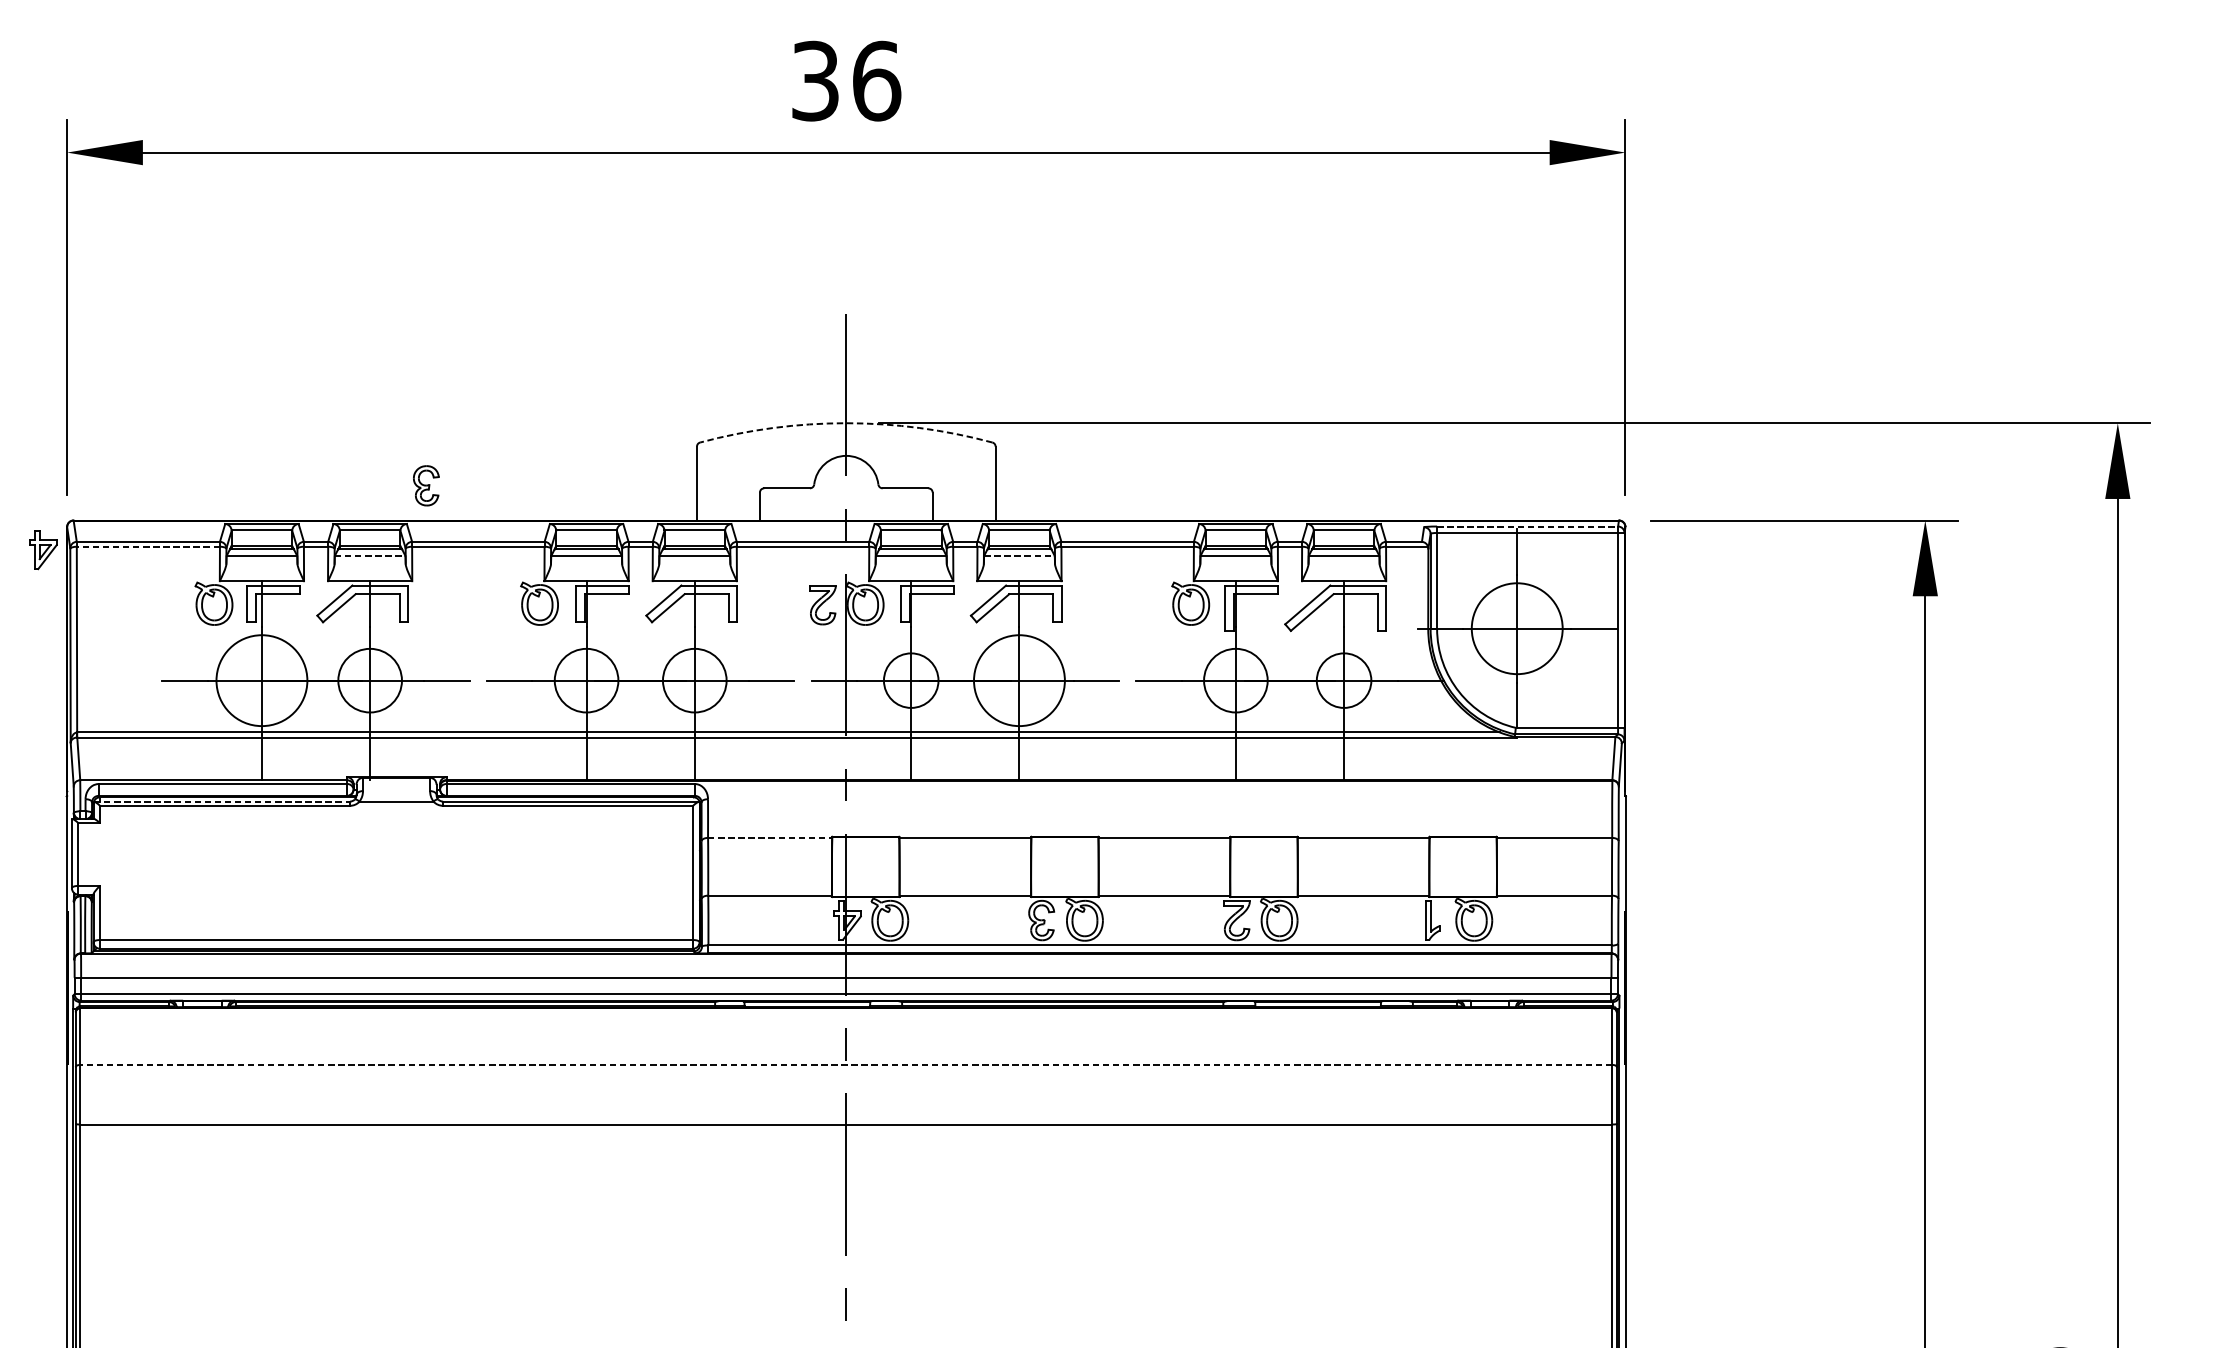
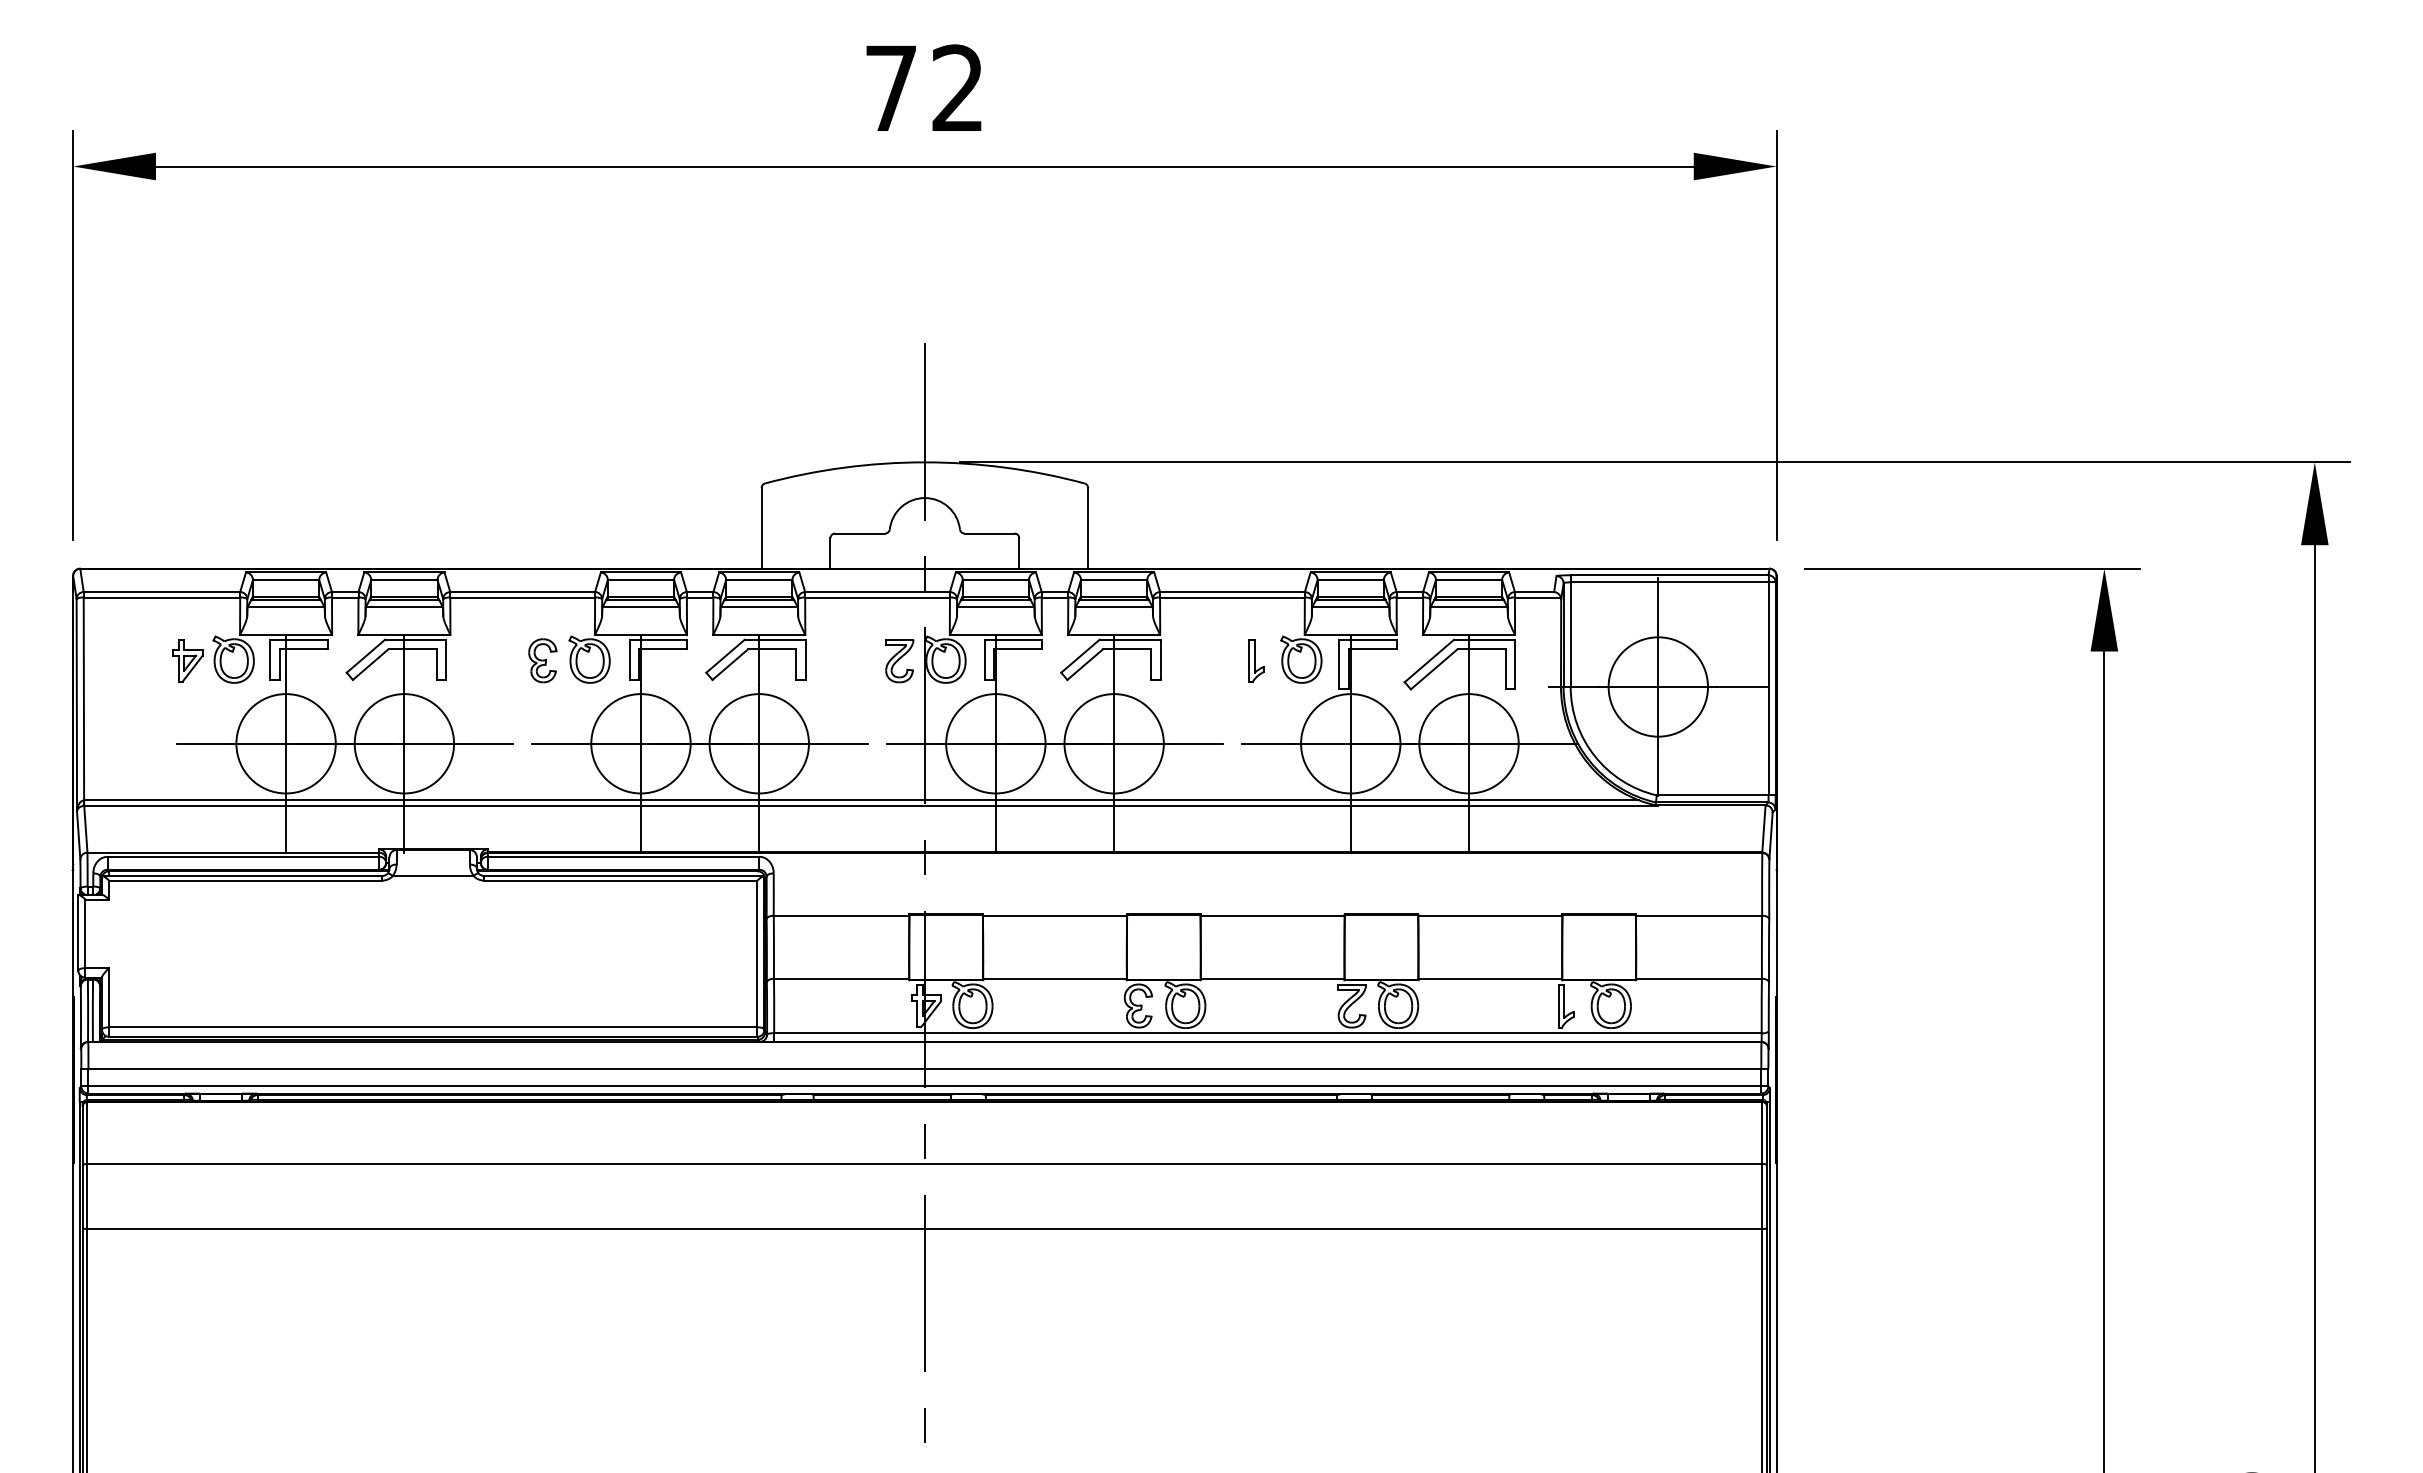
text: (846, 81) -> (925, 88), 36 -> 72
arc: (845, 423) -> (924, 462), dashed -> solid
part: (426, 485) -> (542, 660), moved
line: (1527, 526) -> (1669, 575), dashed -> solid
line: (147, 546) -> (161, 597), dashed -> solid
part: (42, 549) -> (187, 660), moved
line: (370, 555) -> (404, 607), dashed -> solid
line: (1019, 555) -> (1114, 607), dashed -> solid
part: (1149, 604) -> (1256, 660), added
circle: (370, 680) -> (404, 743), size x1.43
circle: (586, 680) -> (640, 743), size x1.43
circle: (694, 680) -> (758, 743), size x1.43
circle: (910, 680) -> (995, 743), size x1.67
circle: (1235, 680) -> (1350, 743), size x1.43
circle: (1343, 680) -> (1468, 743), size x1.67
line: (222, 801) -> (242, 875), dashed -> solid
line: (770, 837) -> (841, 915), dashed -> solid
line: (845, 1064) -> (924, 1163), dashed -> solid

